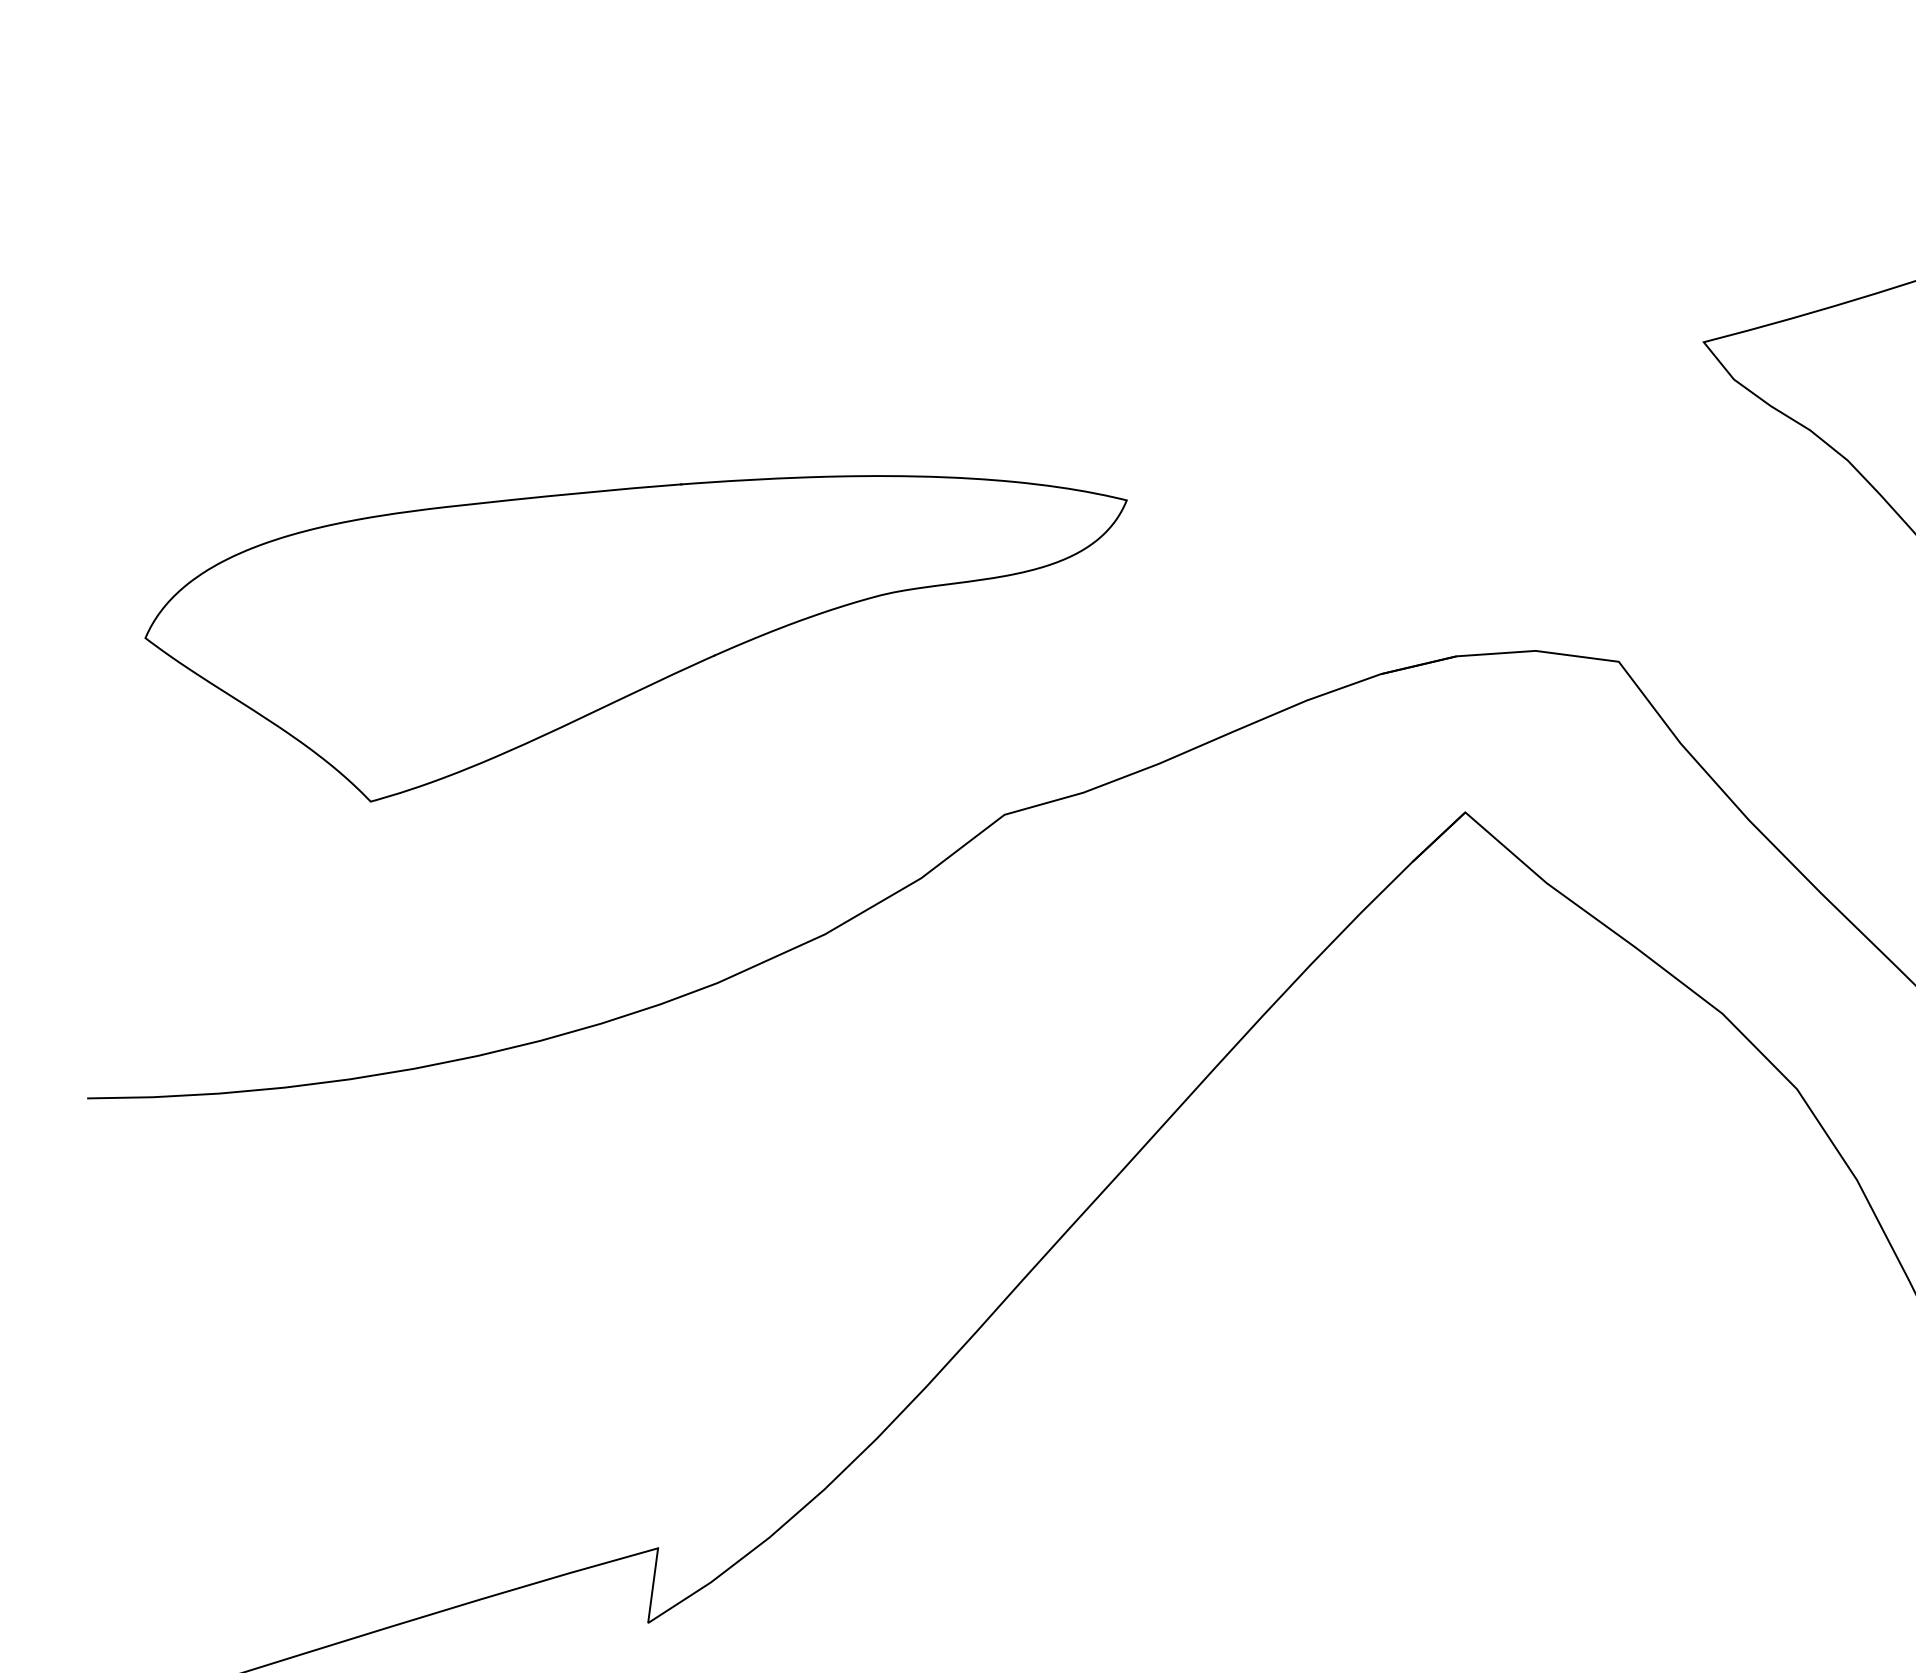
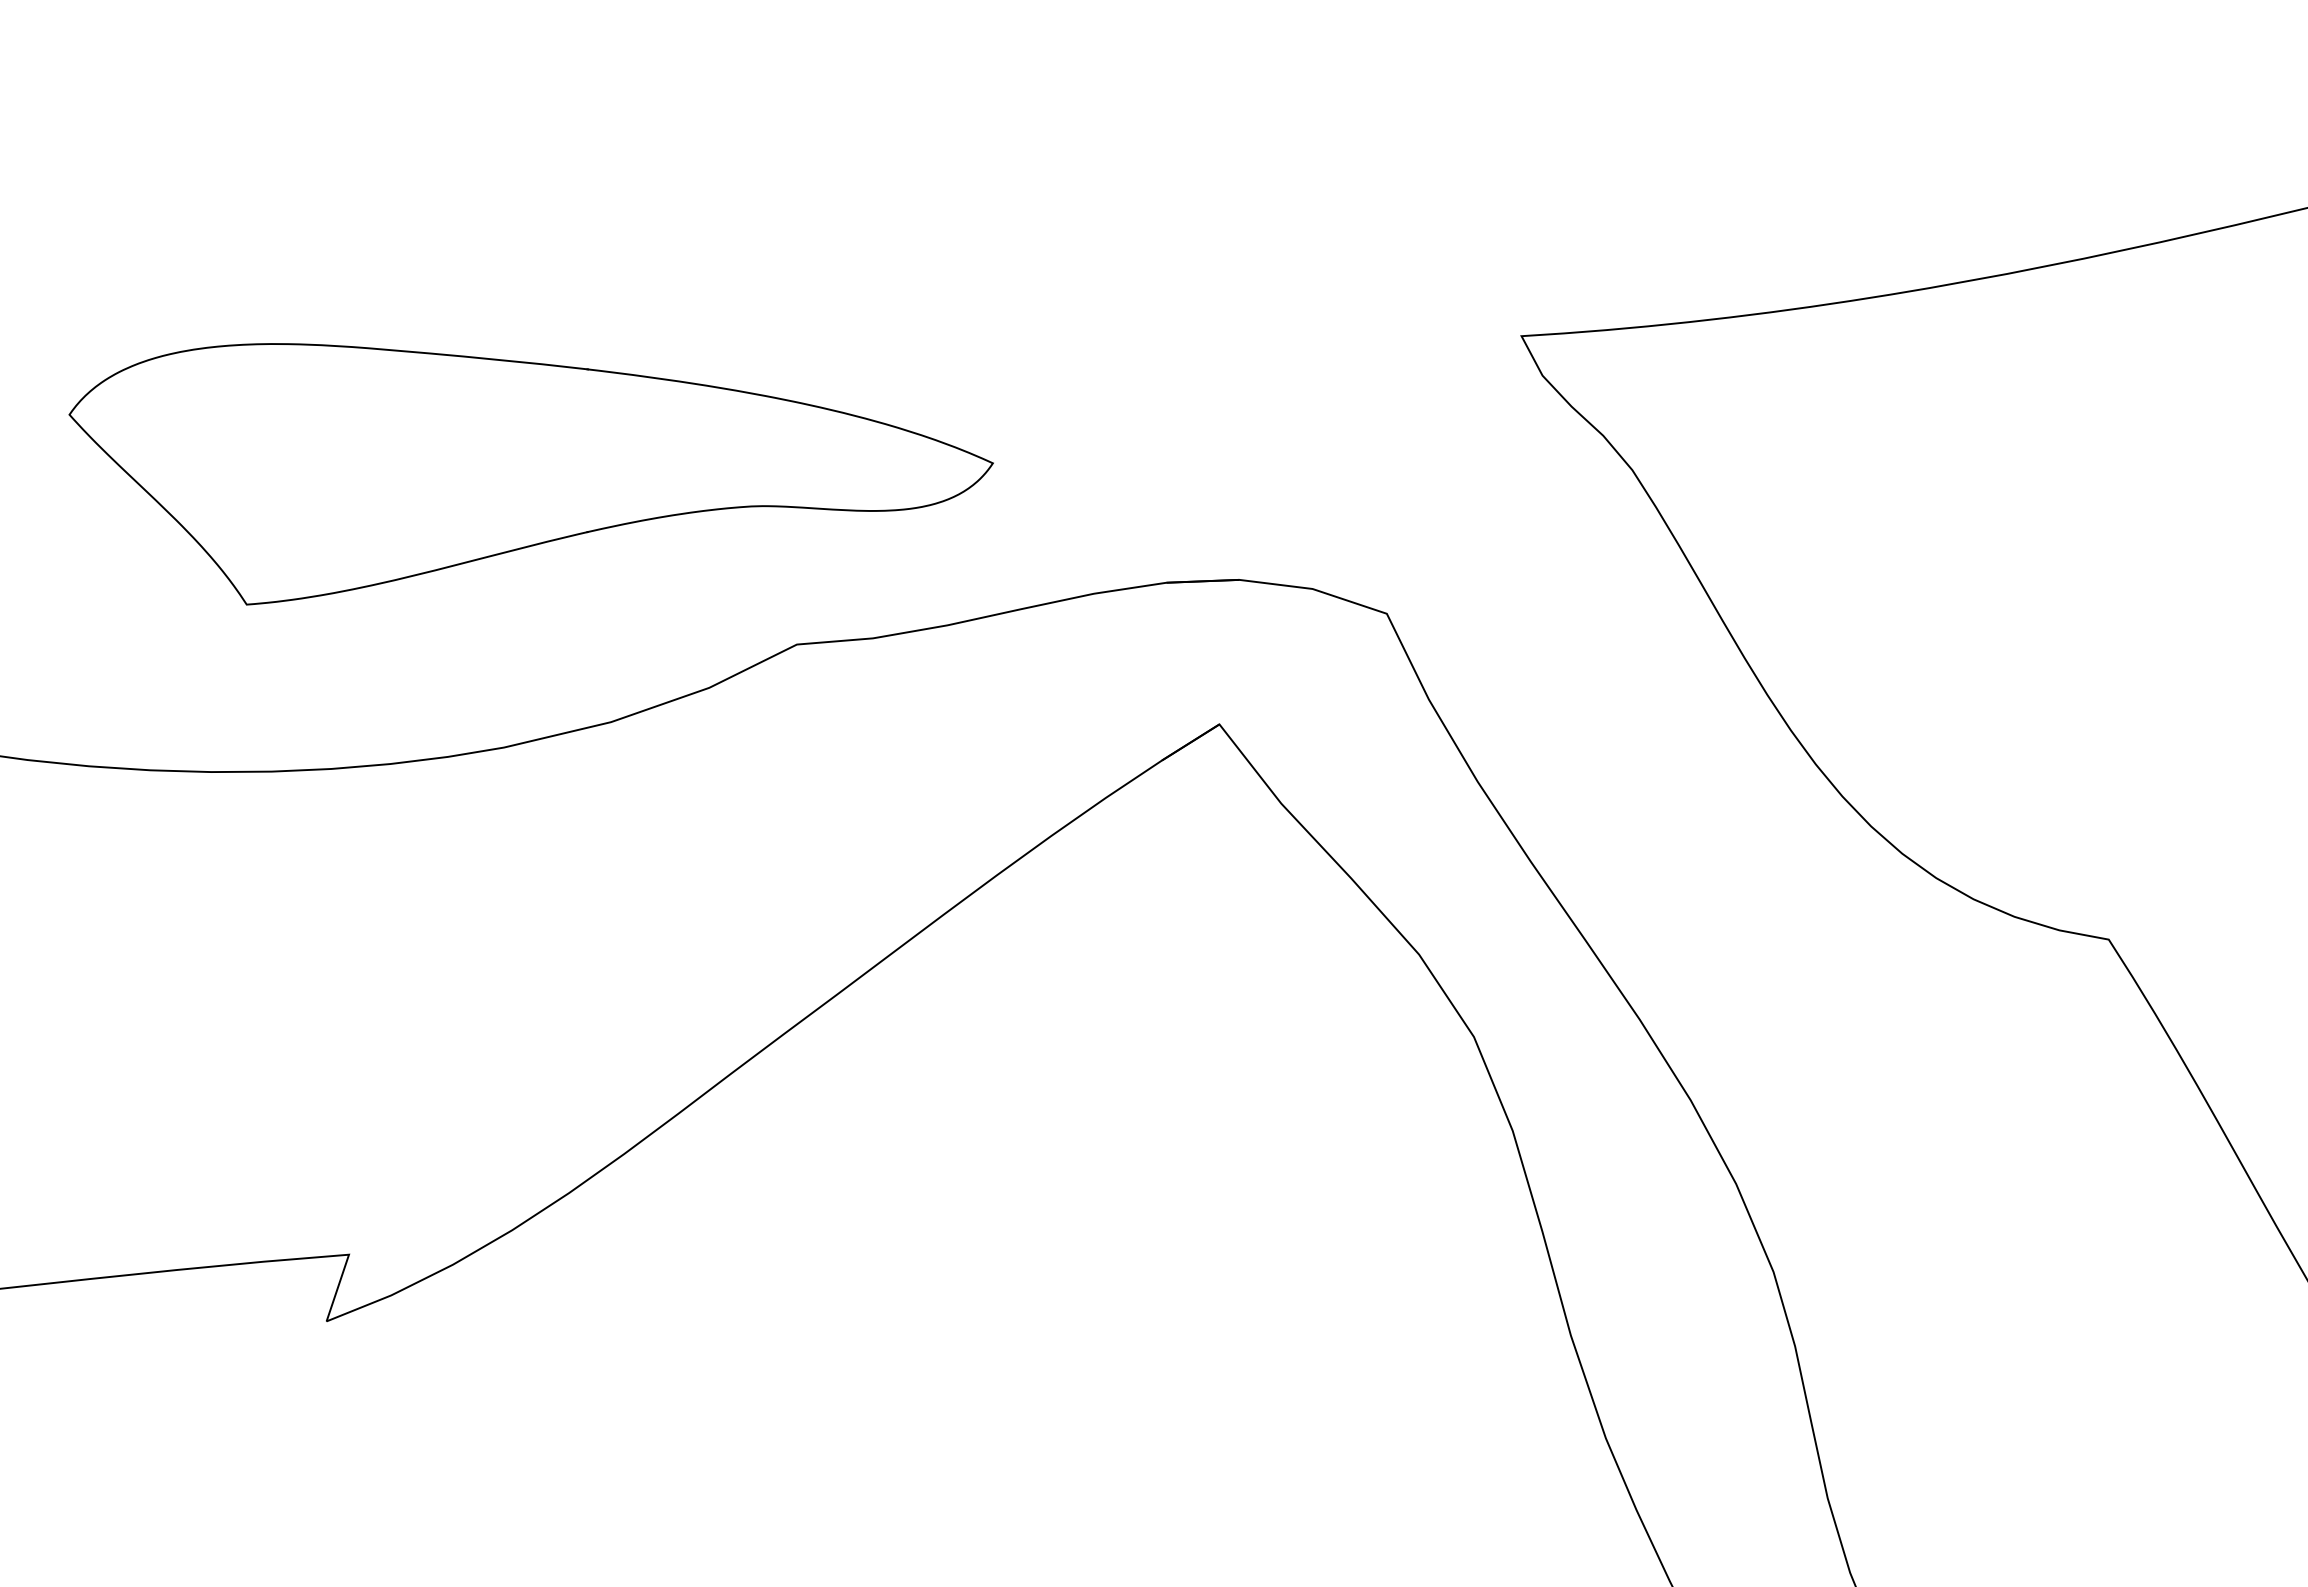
part: (642, 606) -> (530, 474), moved

